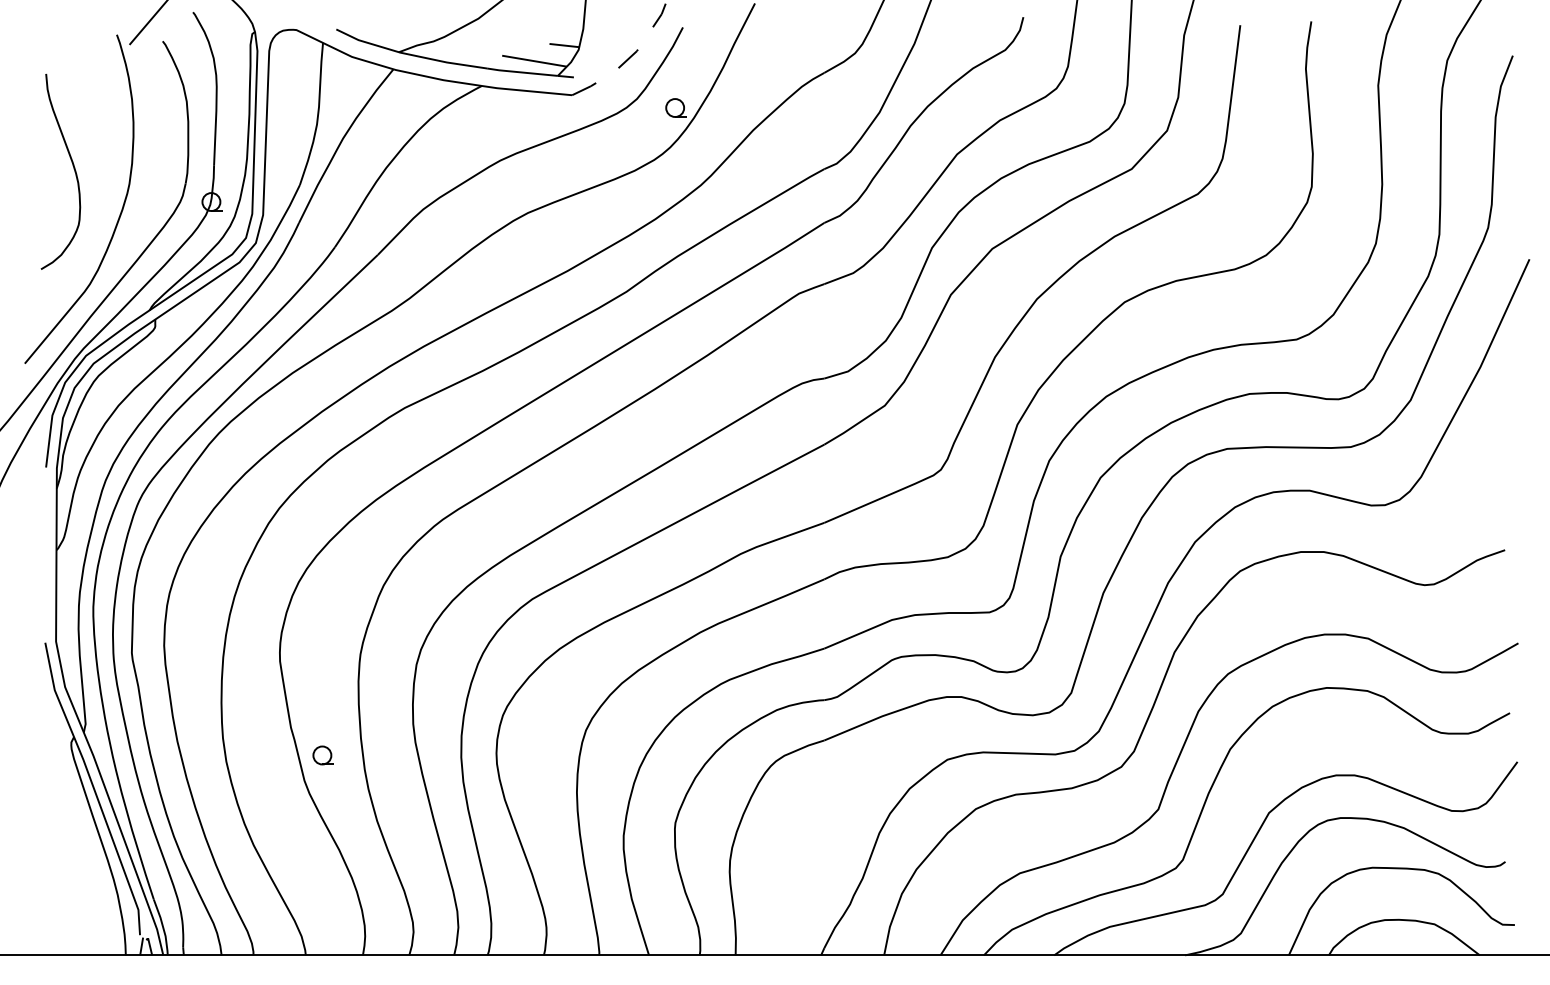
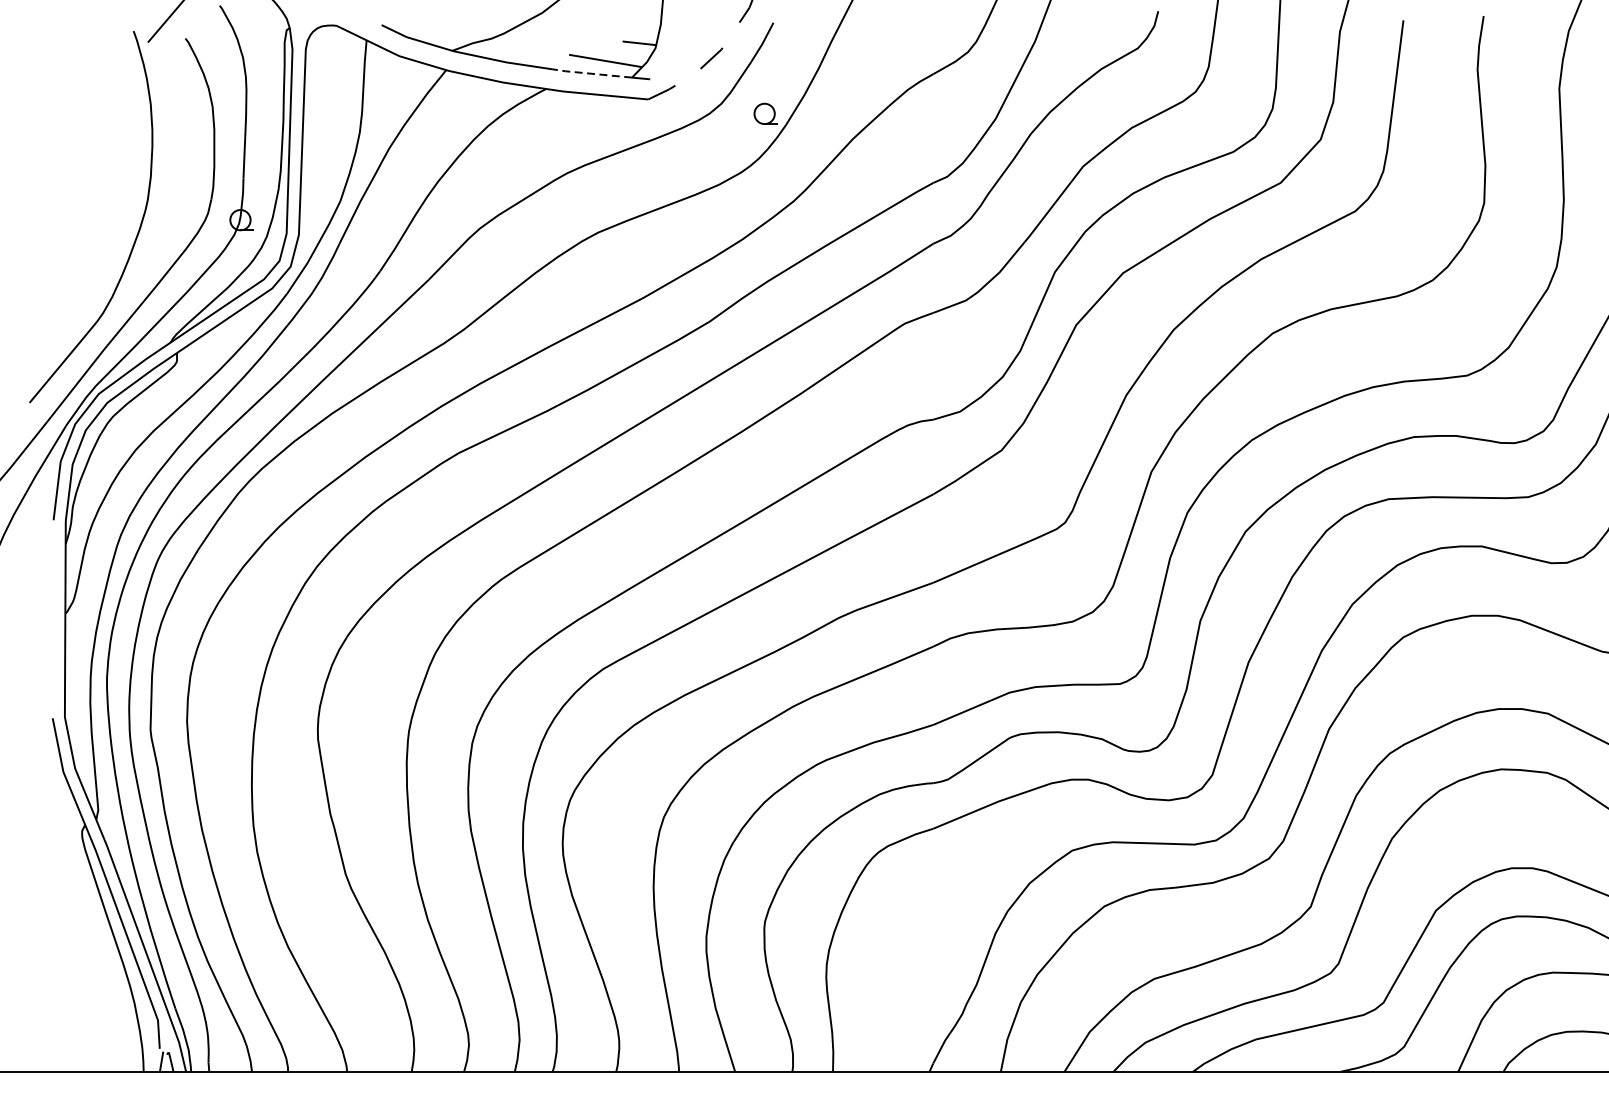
line: (521, 72) -> (590, 73), solid -> dashed
curve: (73, 169) -> (84, 183), removed
part: (322, 755) -> (366, 845), removed

